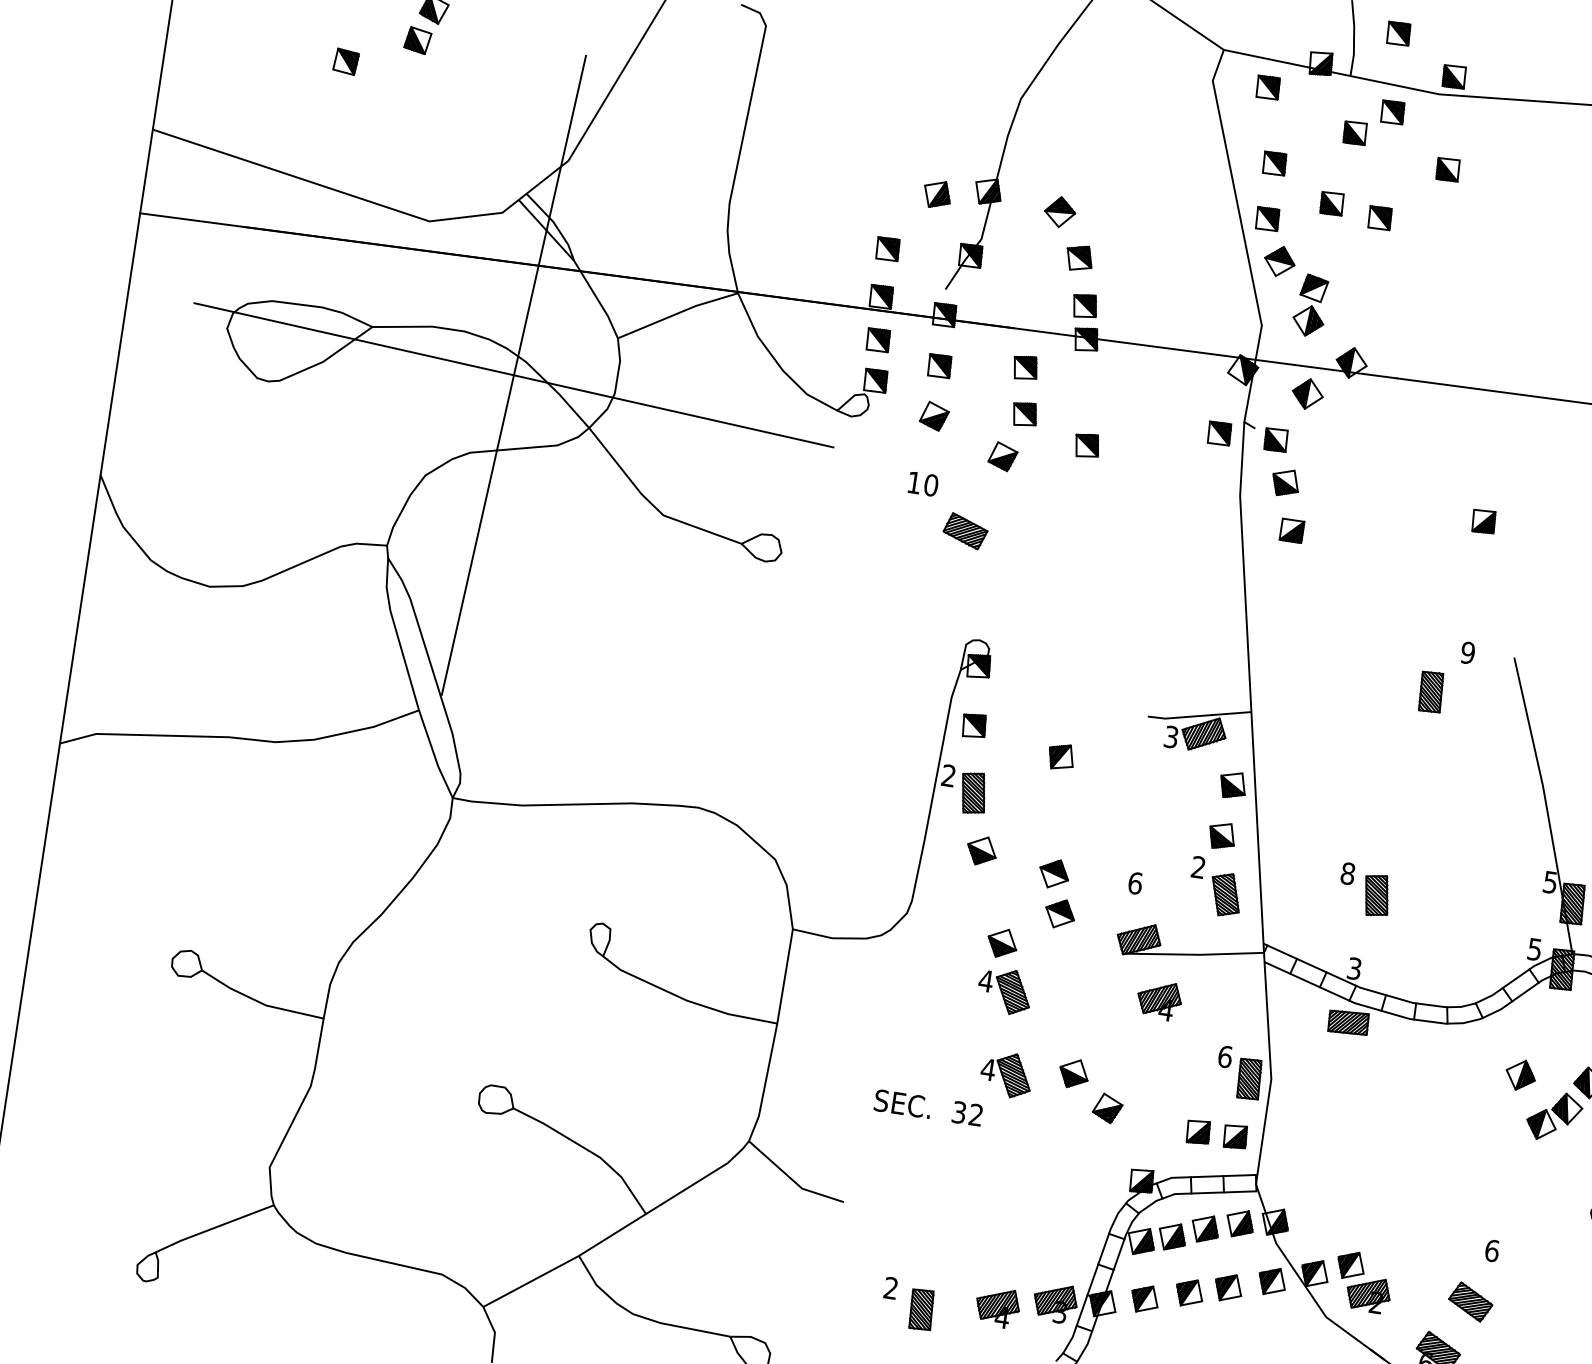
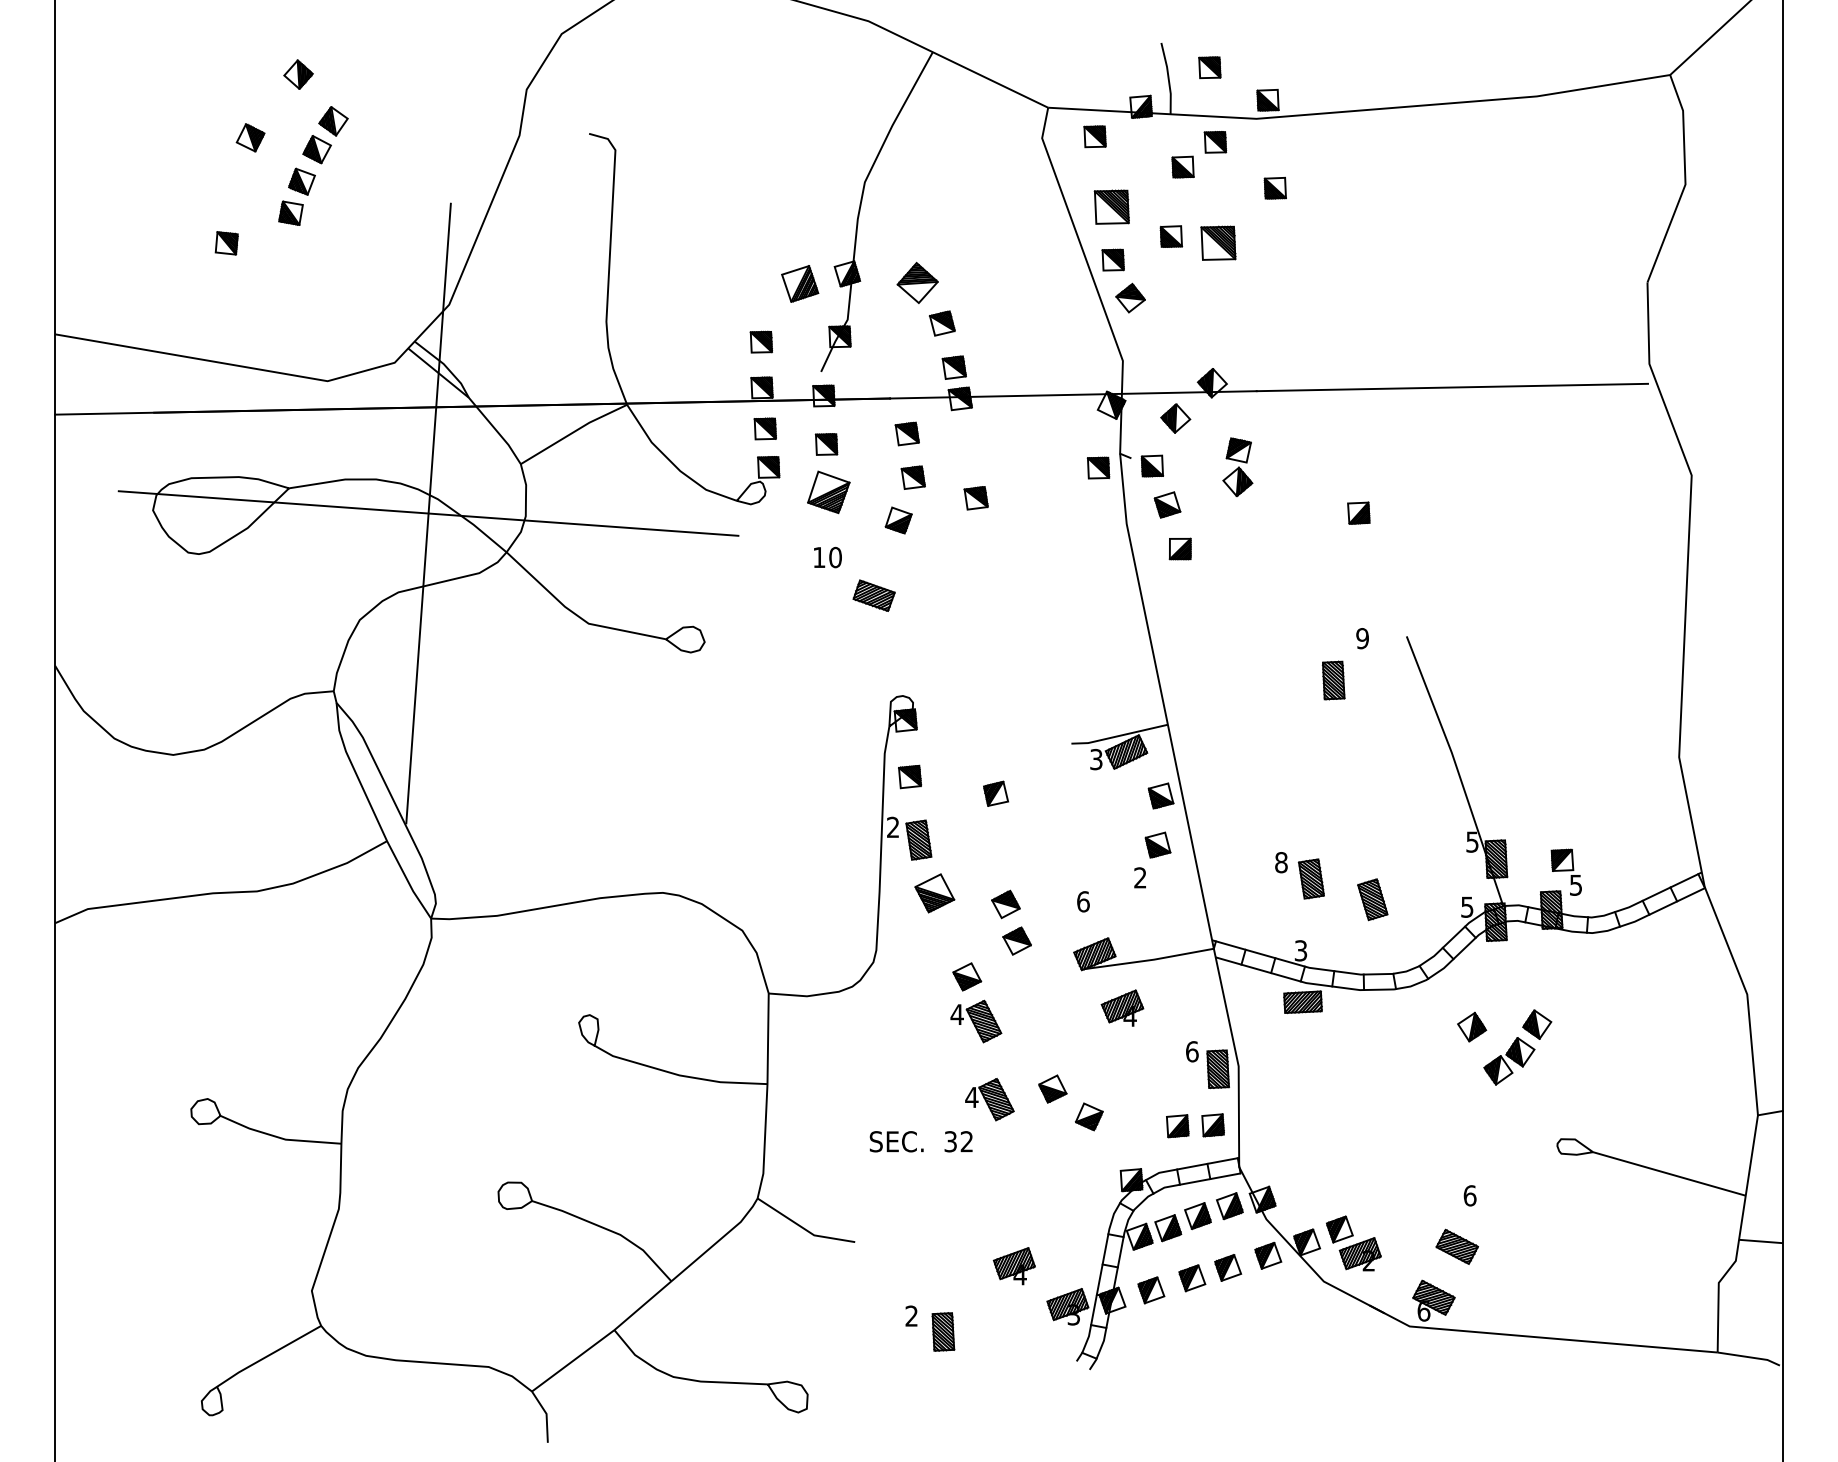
part: (1274, 162) -> (1111, 206), size x1.6
part: (936, 193) -> (799, 283), size x1.4
part: (1060, 211) -> (917, 282), size x1.4
part: (1380, 218) -> (1218, 243), size x1.6
part: (1310, 305) -> (1237, 467), moved
part: (934, 416) -> (828, 492), size x1.6
part: (981, 850) -> (934, 892), size x1.4
part: (1225, 894) -> (1372, 899), moved
part: (996, 1307) -> (1013, 1266), moved

